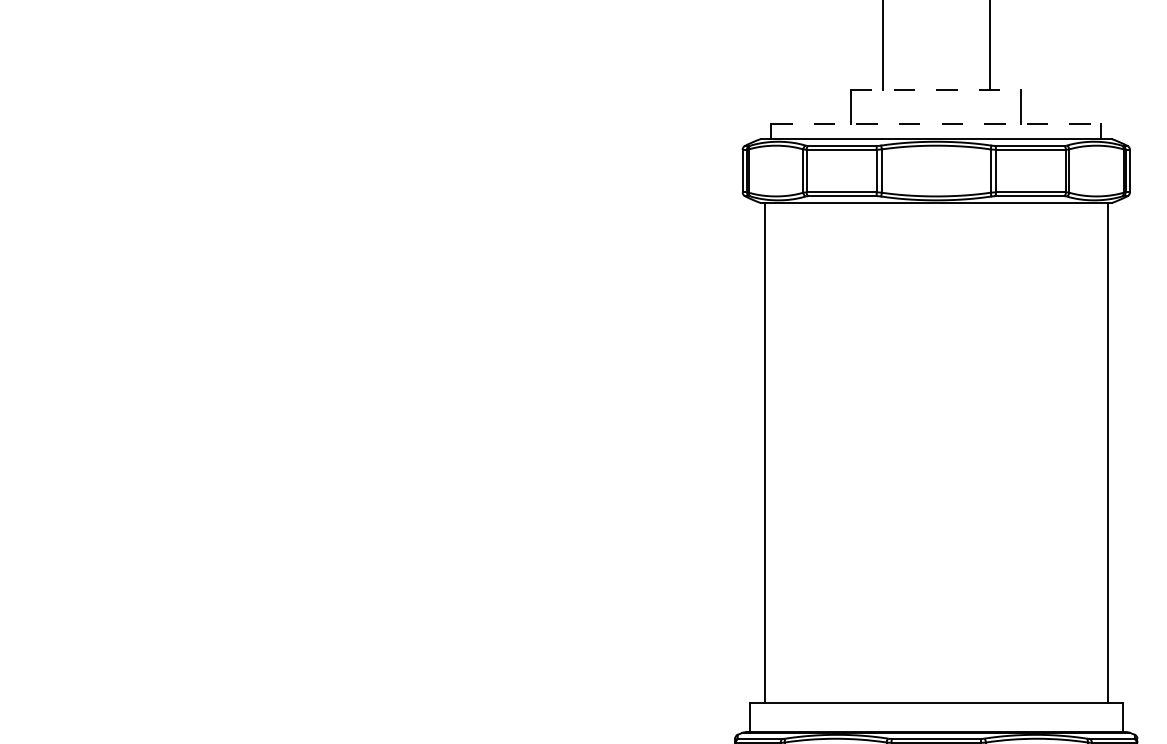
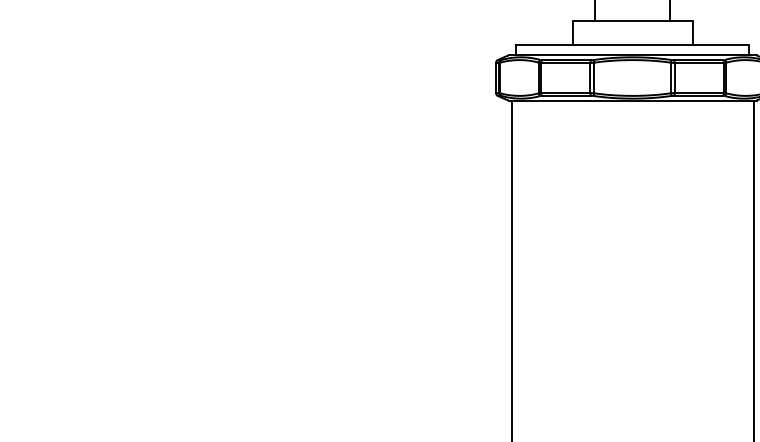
line: (936, 89) -> (632, 20), dashed -> solid
line: (936, 124) -> (632, 45), dashed -> solid

